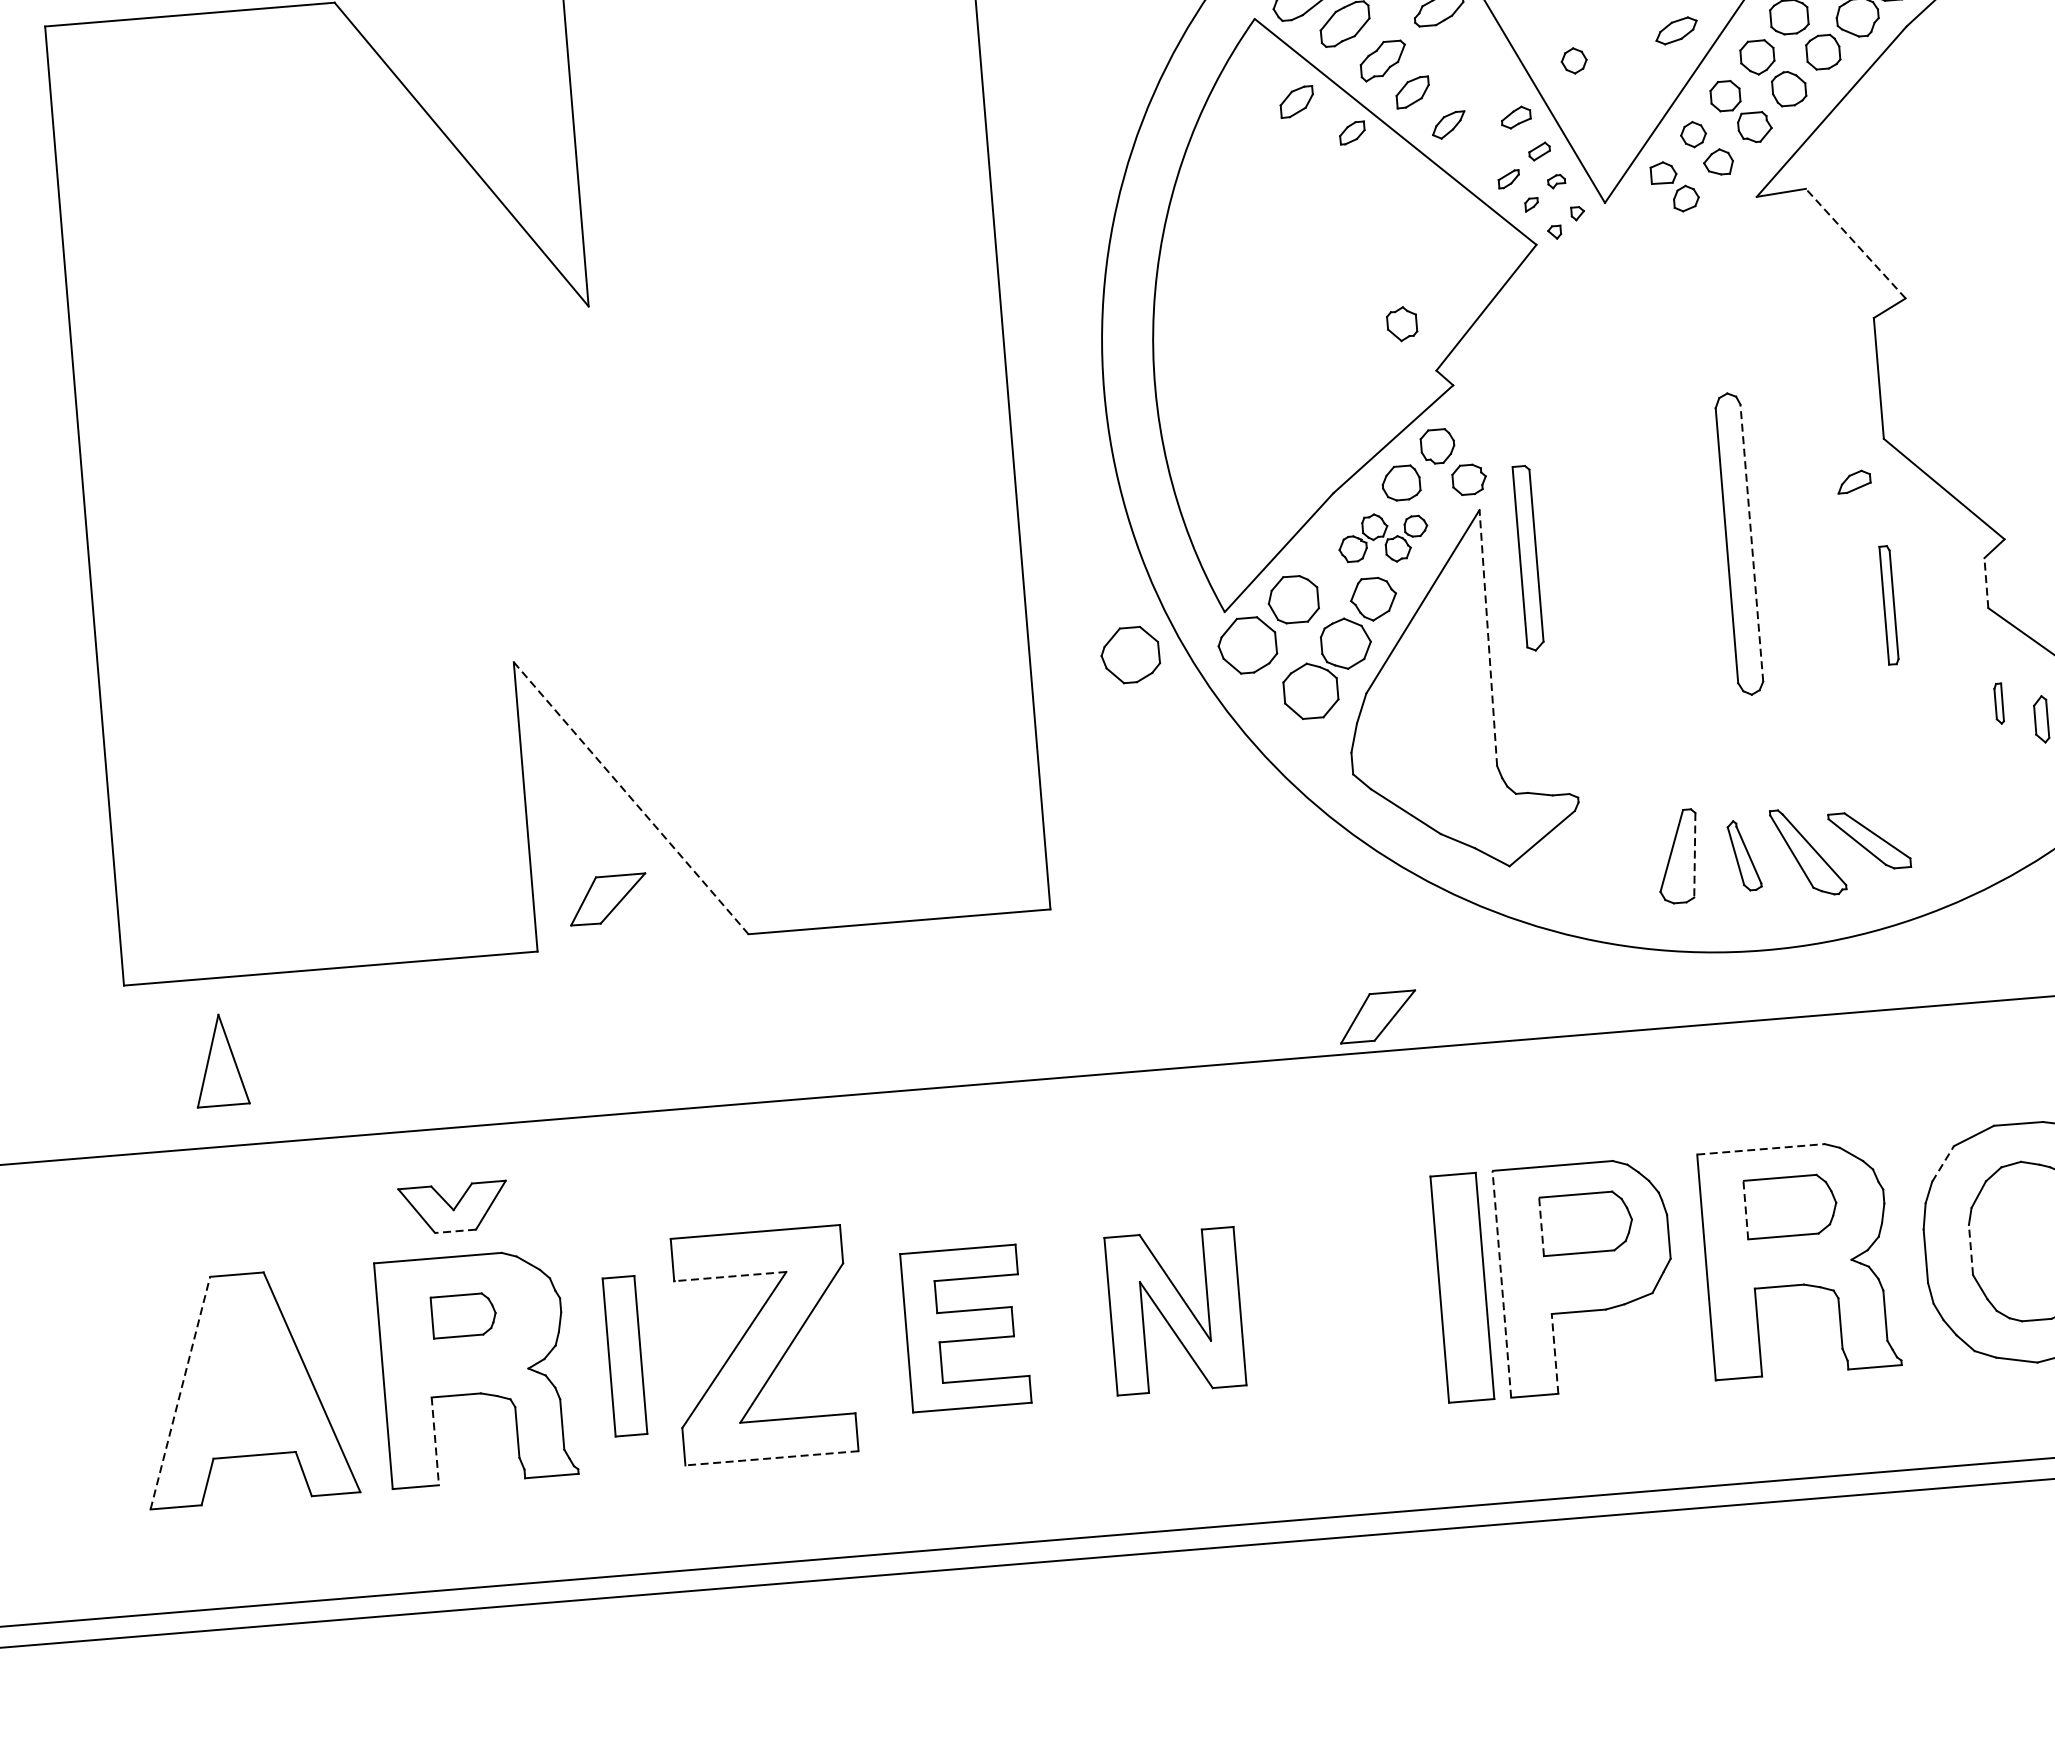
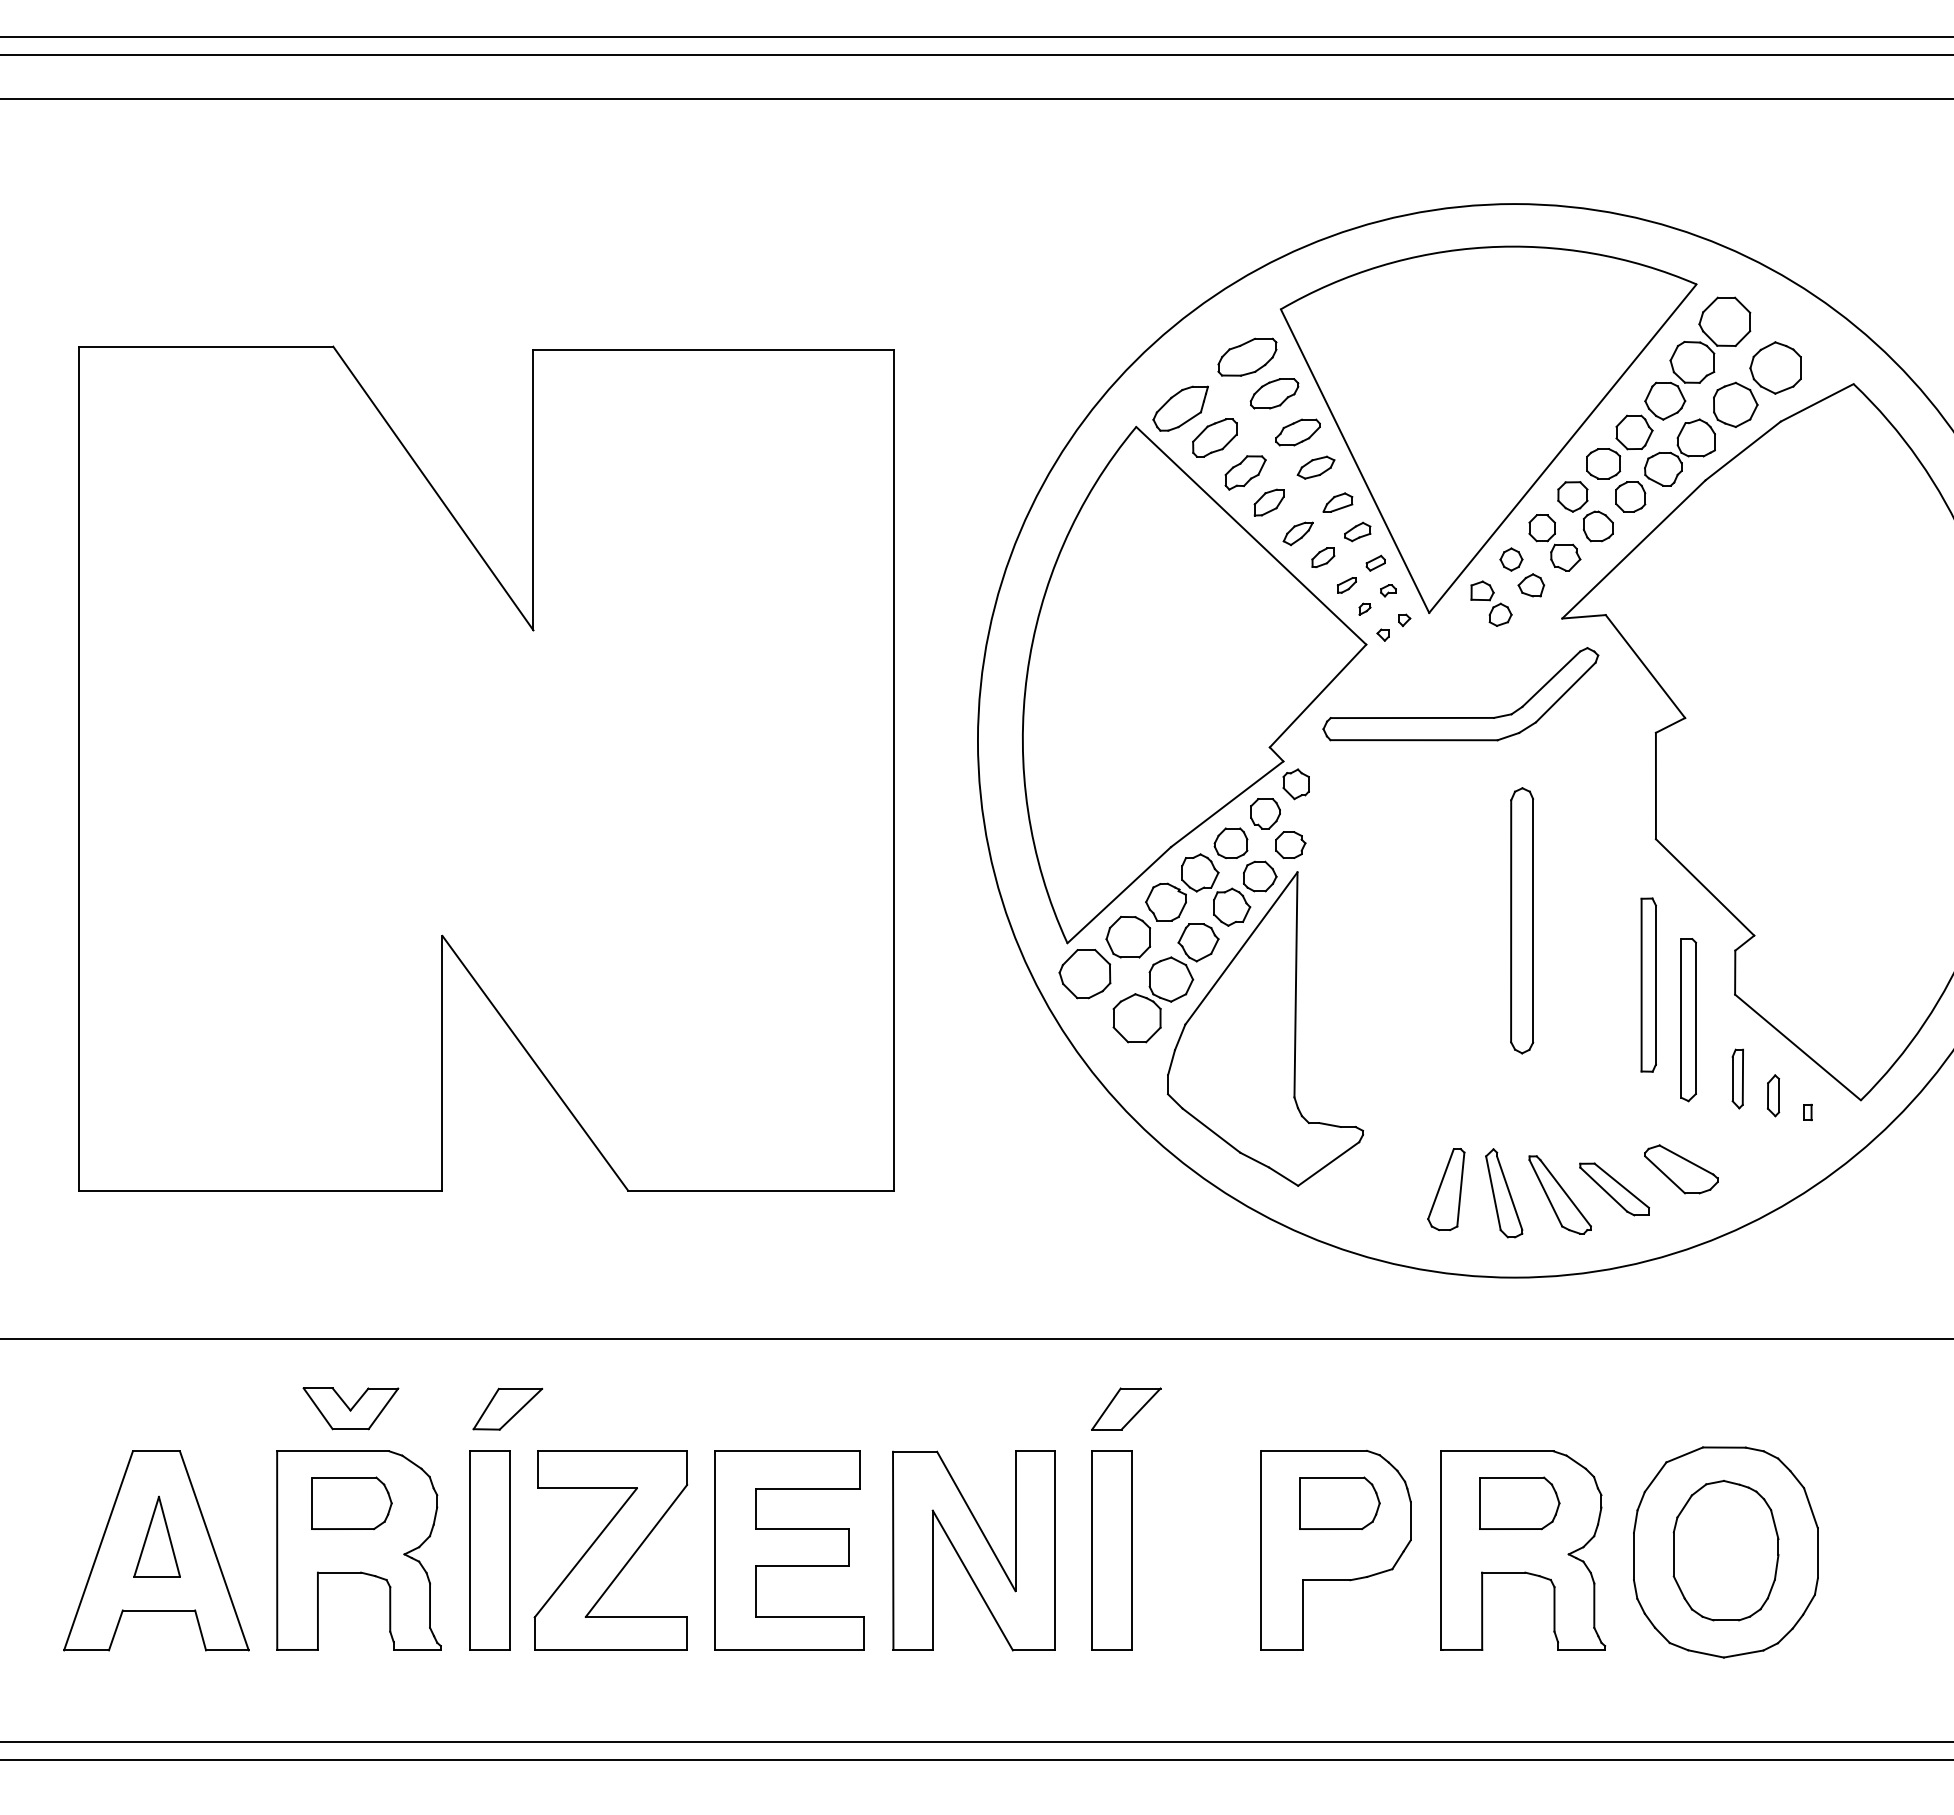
part: (1675, 30) -> (1315, 467), moved
part: (1574, 60) -> (1412, 486), removed
part: (1296, 101) -> (1166, 502), removed
part: (1352, 132) -> (1323, 557), moved
line: (1855, 243) -> (1645, 666), dashed -> solid
part: (1650, 318) -> (1460, 717), added
part: (1401, 324) -> (1295, 784), moved
part: (1853, 481) -> (1337, 502), moved
part: (1383, 537) -> (1211, 889), size x1.67
line: (1752, 542) -> (1533, 920), dashed -> solid
part: (1528, 558) -> (1688, 1020), moved
line: (1986, 582) -> (1735, 972), dashed -> solid
part: (1888, 604) -> (1648, 984), size x1.67
line: (1487, 637) -> (1295, 984), dashed -> solid
part: (1129, 655) -> (981, 974), removed
part: (1998, 703) -> (1737, 1078), size x1.67
line: (631, 798) -> (535, 1063), dashed -> solid
part: (1943, 811) -> (1681, 1169), added
part: (1744, 855) -> (1504, 1193), size x1.43
line: (1694, 856) -> (1460, 1190), dashed -> solid
part: (607, 898) -> (507, 1408), moved
part: (1378, 1016) -> (1126, 1408), moved
part: (219, 1060) -> (156, 1536), moved
line: (1762, 1149) -> (1498, 1451), dashed -> solid
line: (1942, 1163) -> (1655, 1476), dashed -> solid
line: (1745, 1210) -> (1479, 1503), dashed -> solid
line: (1541, 1227) -> (1300, 1503), dashed -> solid
line: (455, 1231) -> (350, 1429), dashed -> solid
line: (1970, 1249) -> (1673, 1553), dashed -> solid
line: (730, 1276) -> (587, 1488), dashed -> solid
line: (1502, 1284) -> (1261, 1550), dashed -> solid
part: (1462, 1287) -> (1111, 1550), moved
part: (1174, 1311) -> (973, 1550), size x1.43
part: (463, 1315) -> (351, 1503), size x1.43
part: (965, 1328) -> (789, 1550), size x1.43
line: (1554, 1353) -> (1302, 1614), dashed -> solid
part: (624, 1356) -> (489, 1550), size x1.43
line: (180, 1392) -> (98, 1550), dashed -> solid
line: (434, 1441) -> (317, 1611), dashed -> solid
line: (771, 1458) -> (610, 1650), dashed -> solid

